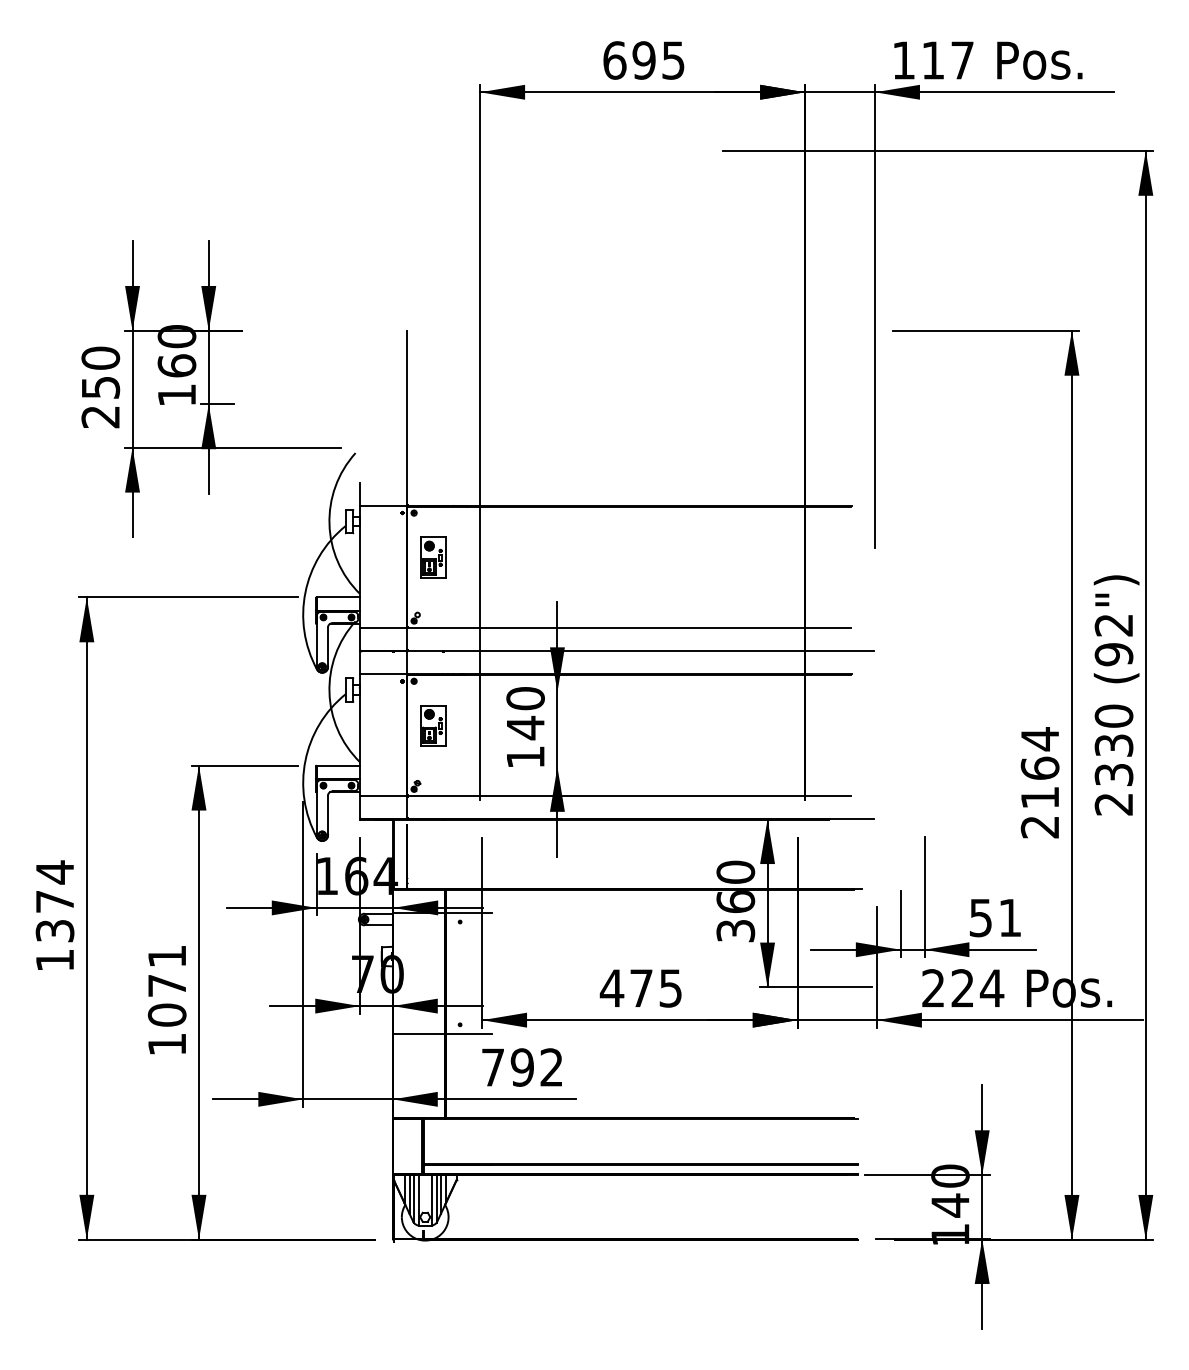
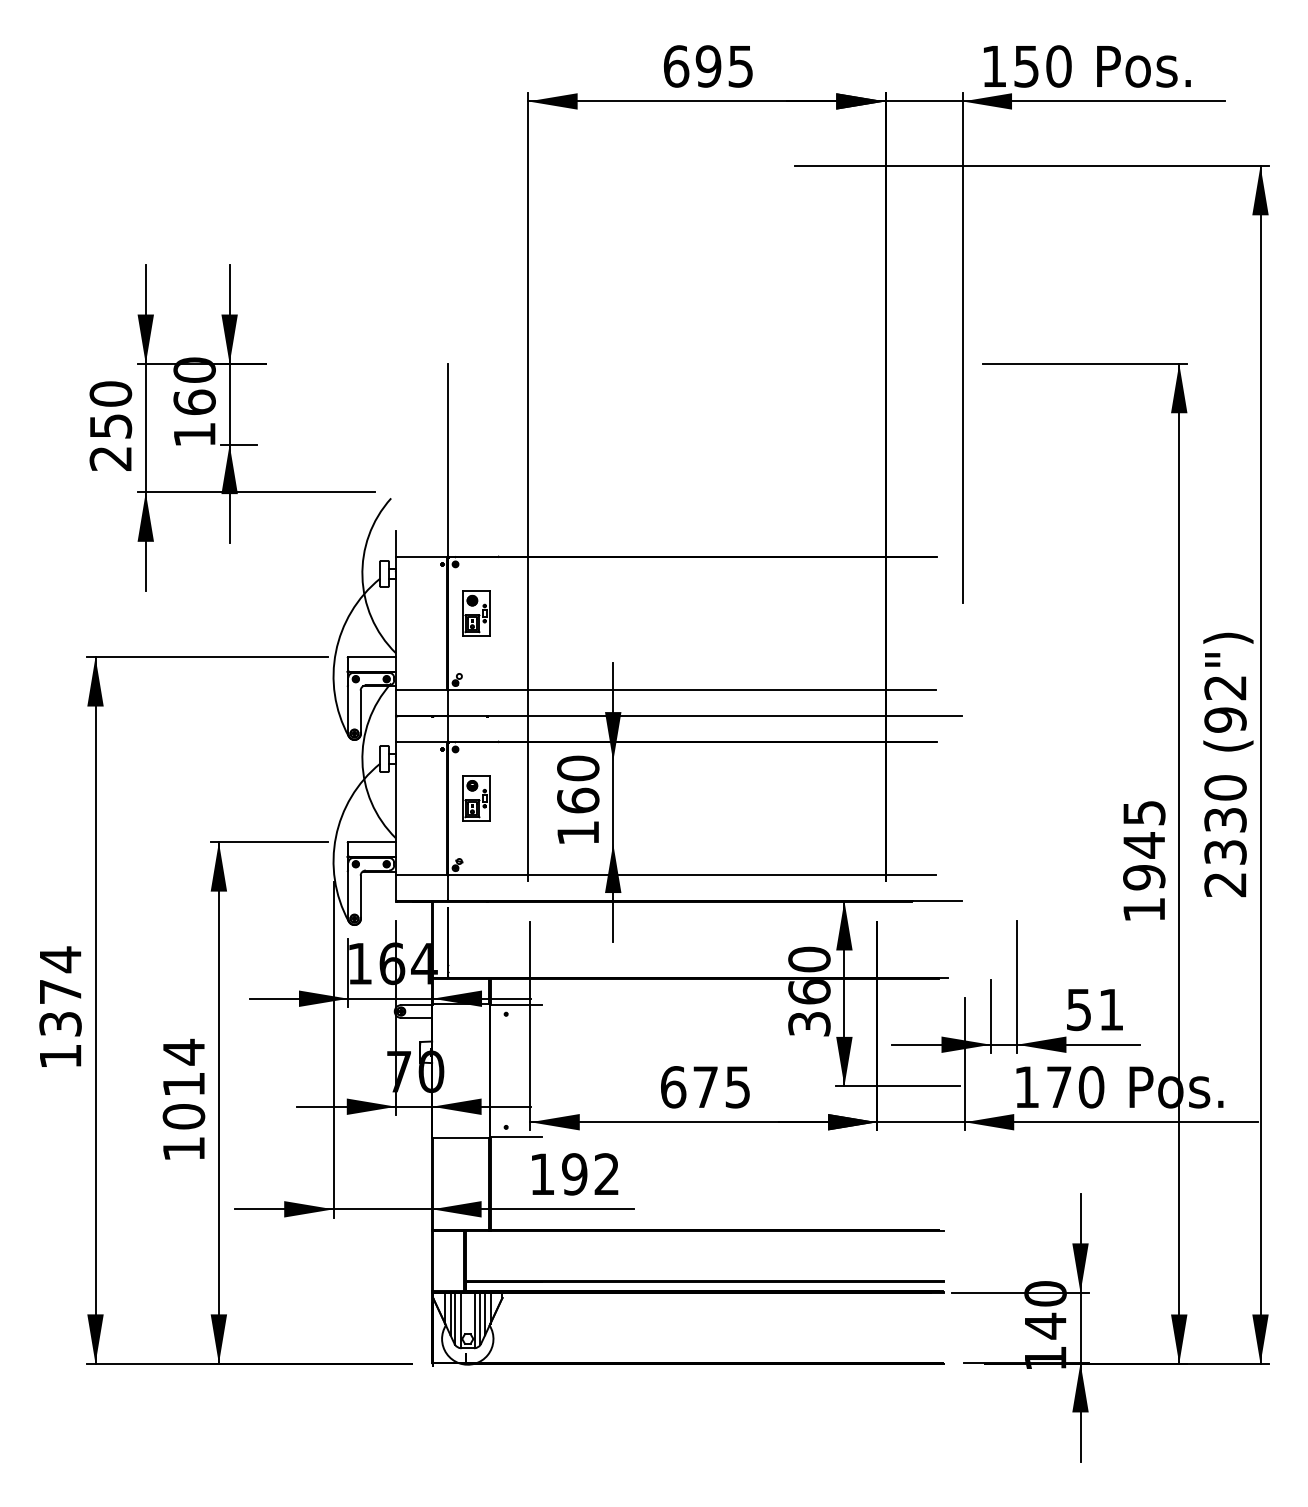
text: (947, 60) -> (1042, 66), 117 -> 150
text: (525, 727) -> (578, 800), 140 -> 160
text: (1040, 782) -> (1144, 860), 2164 -> 1945
text: (166, 970) -> (183, 1067), 1071 -> 1014
text: (611, 988) -> (672, 1087), 475 -> 675
text: (963, 988) -> (1059, 1087), 224 -> 170
text: (493, 1066) -> (542, 1173), 792 -> 192

